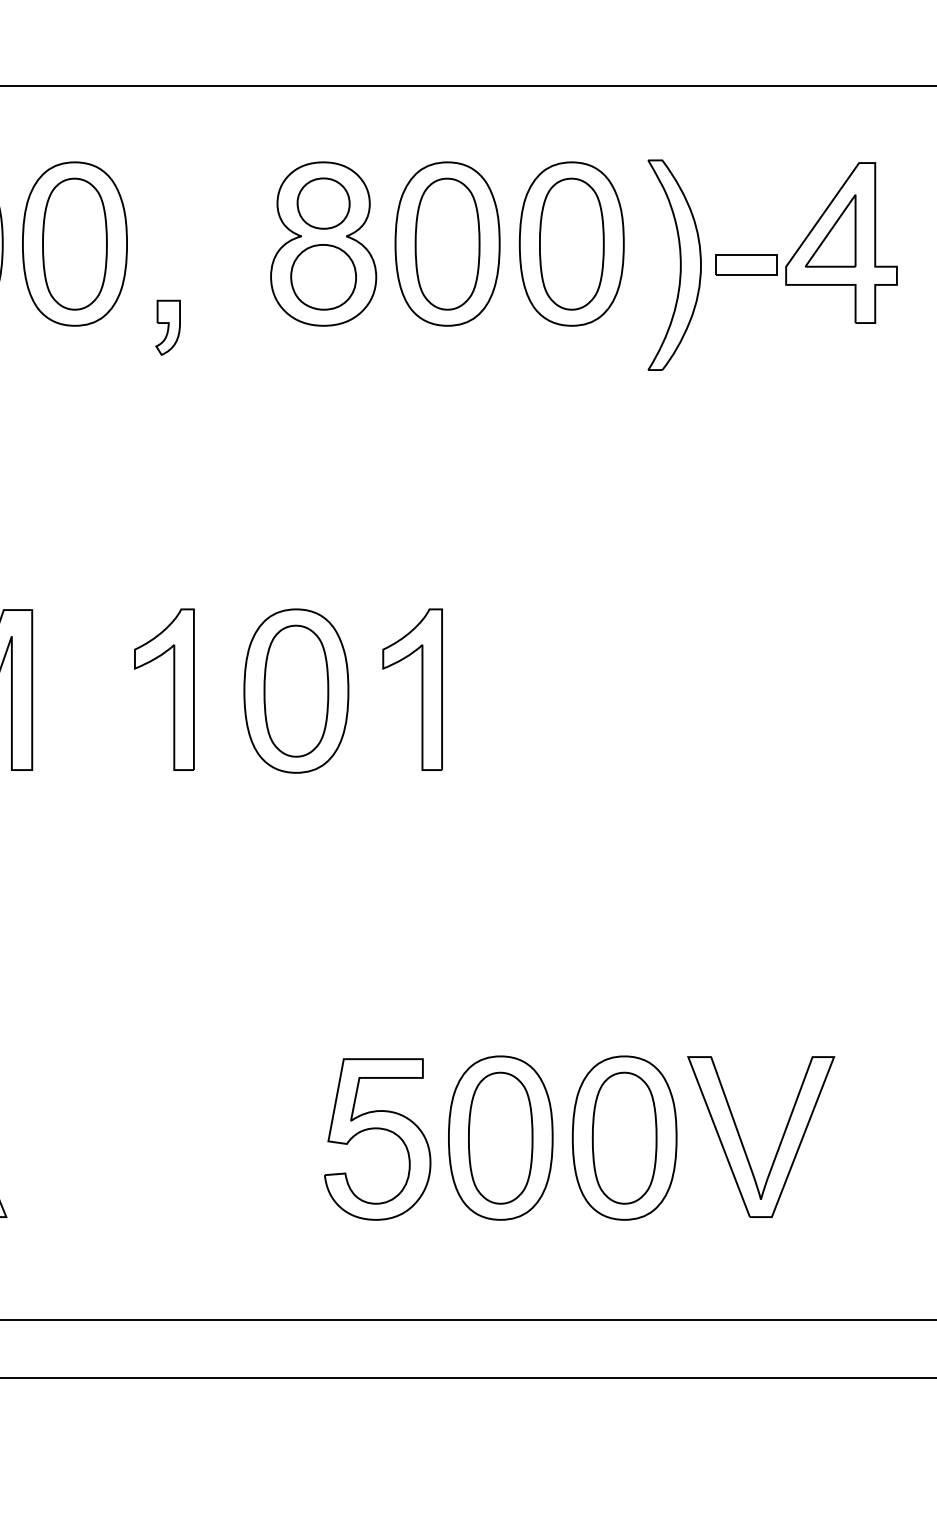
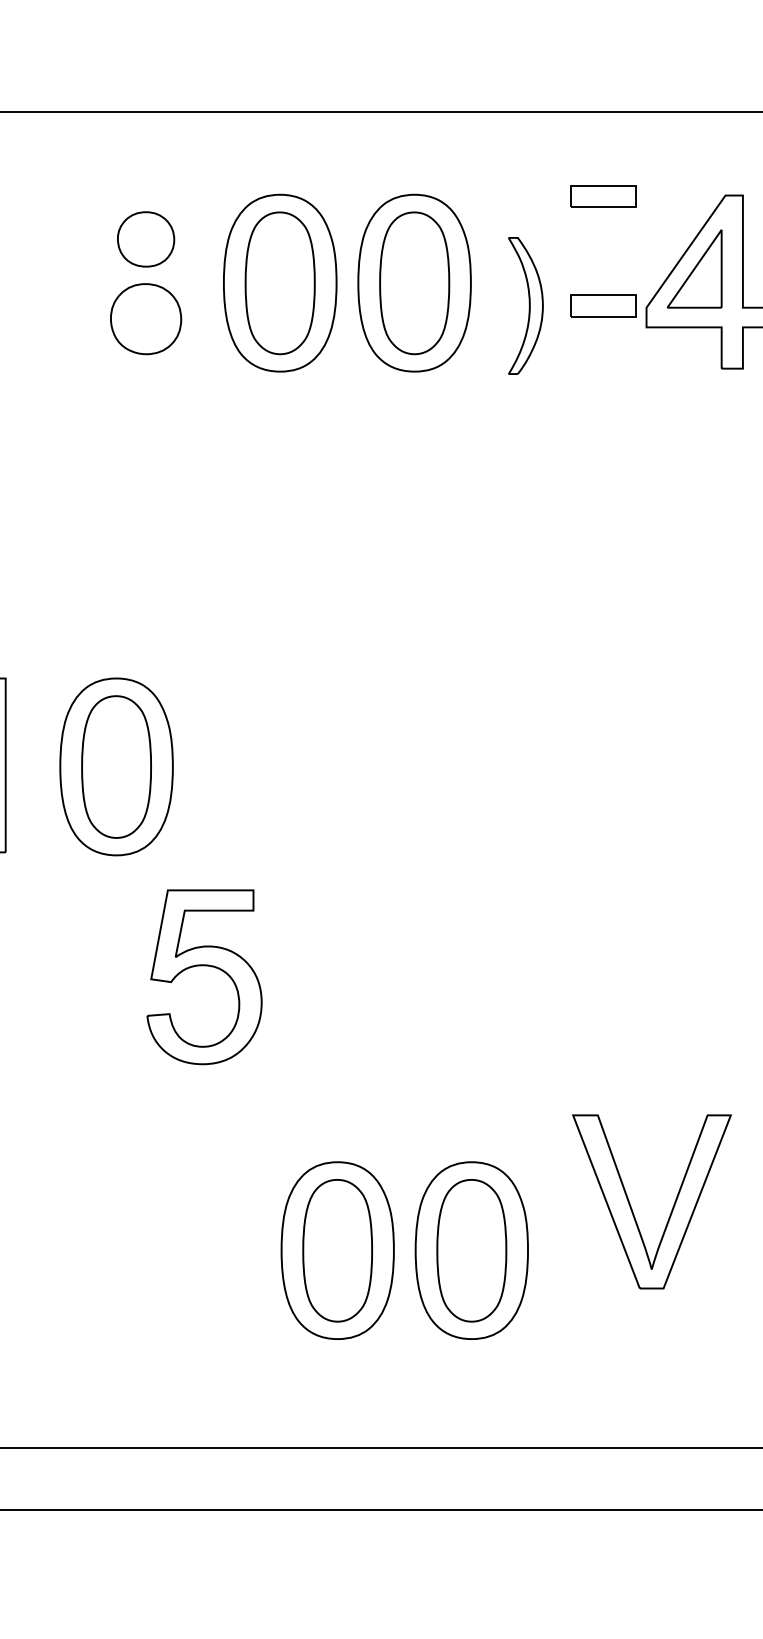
part: (746, 163) -> (603, 196), added
part: (323, 243) -> (145, 282), removed
part: (674, 264) -> (525, 305), size x0.6
part: (421, 689) -> (251, 765), removed
part: (377, 1129) -> (204, 966), moved
part: (779, 1143) -> (671, 1208), moved

